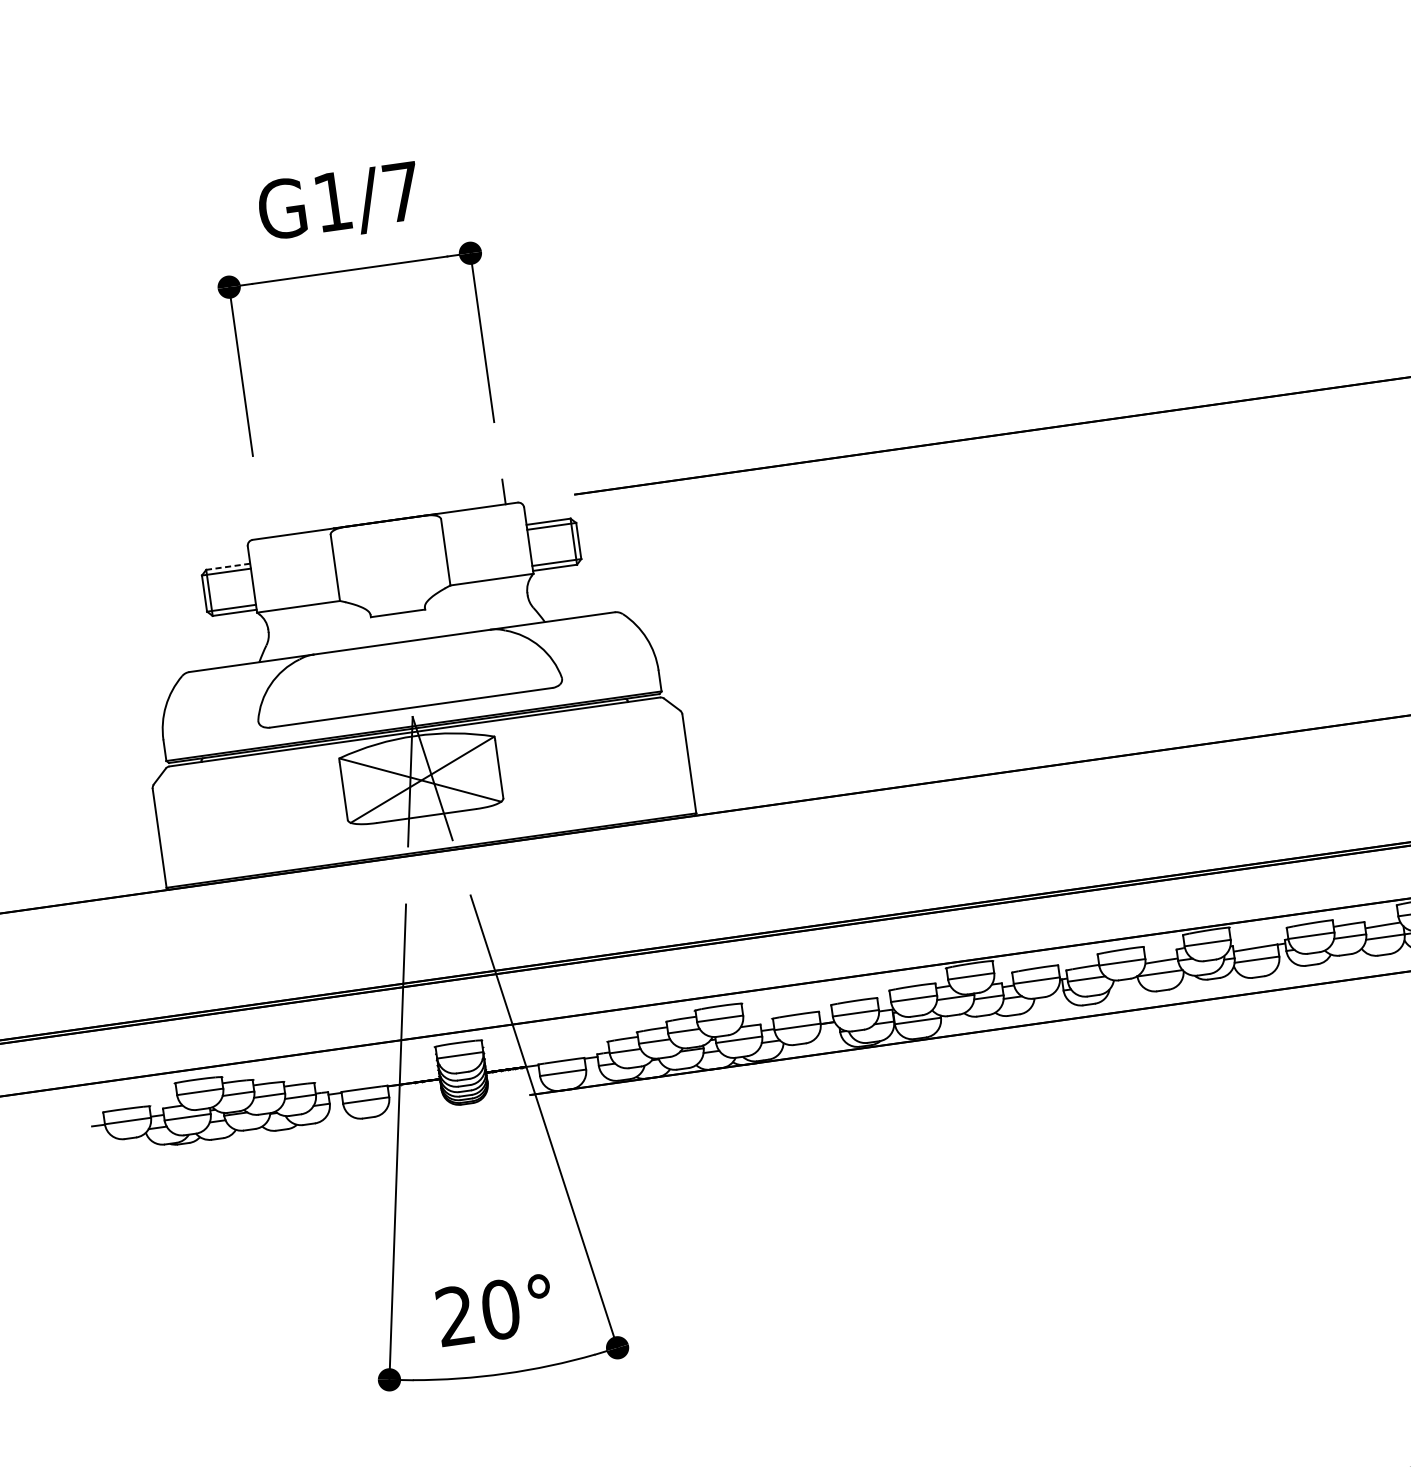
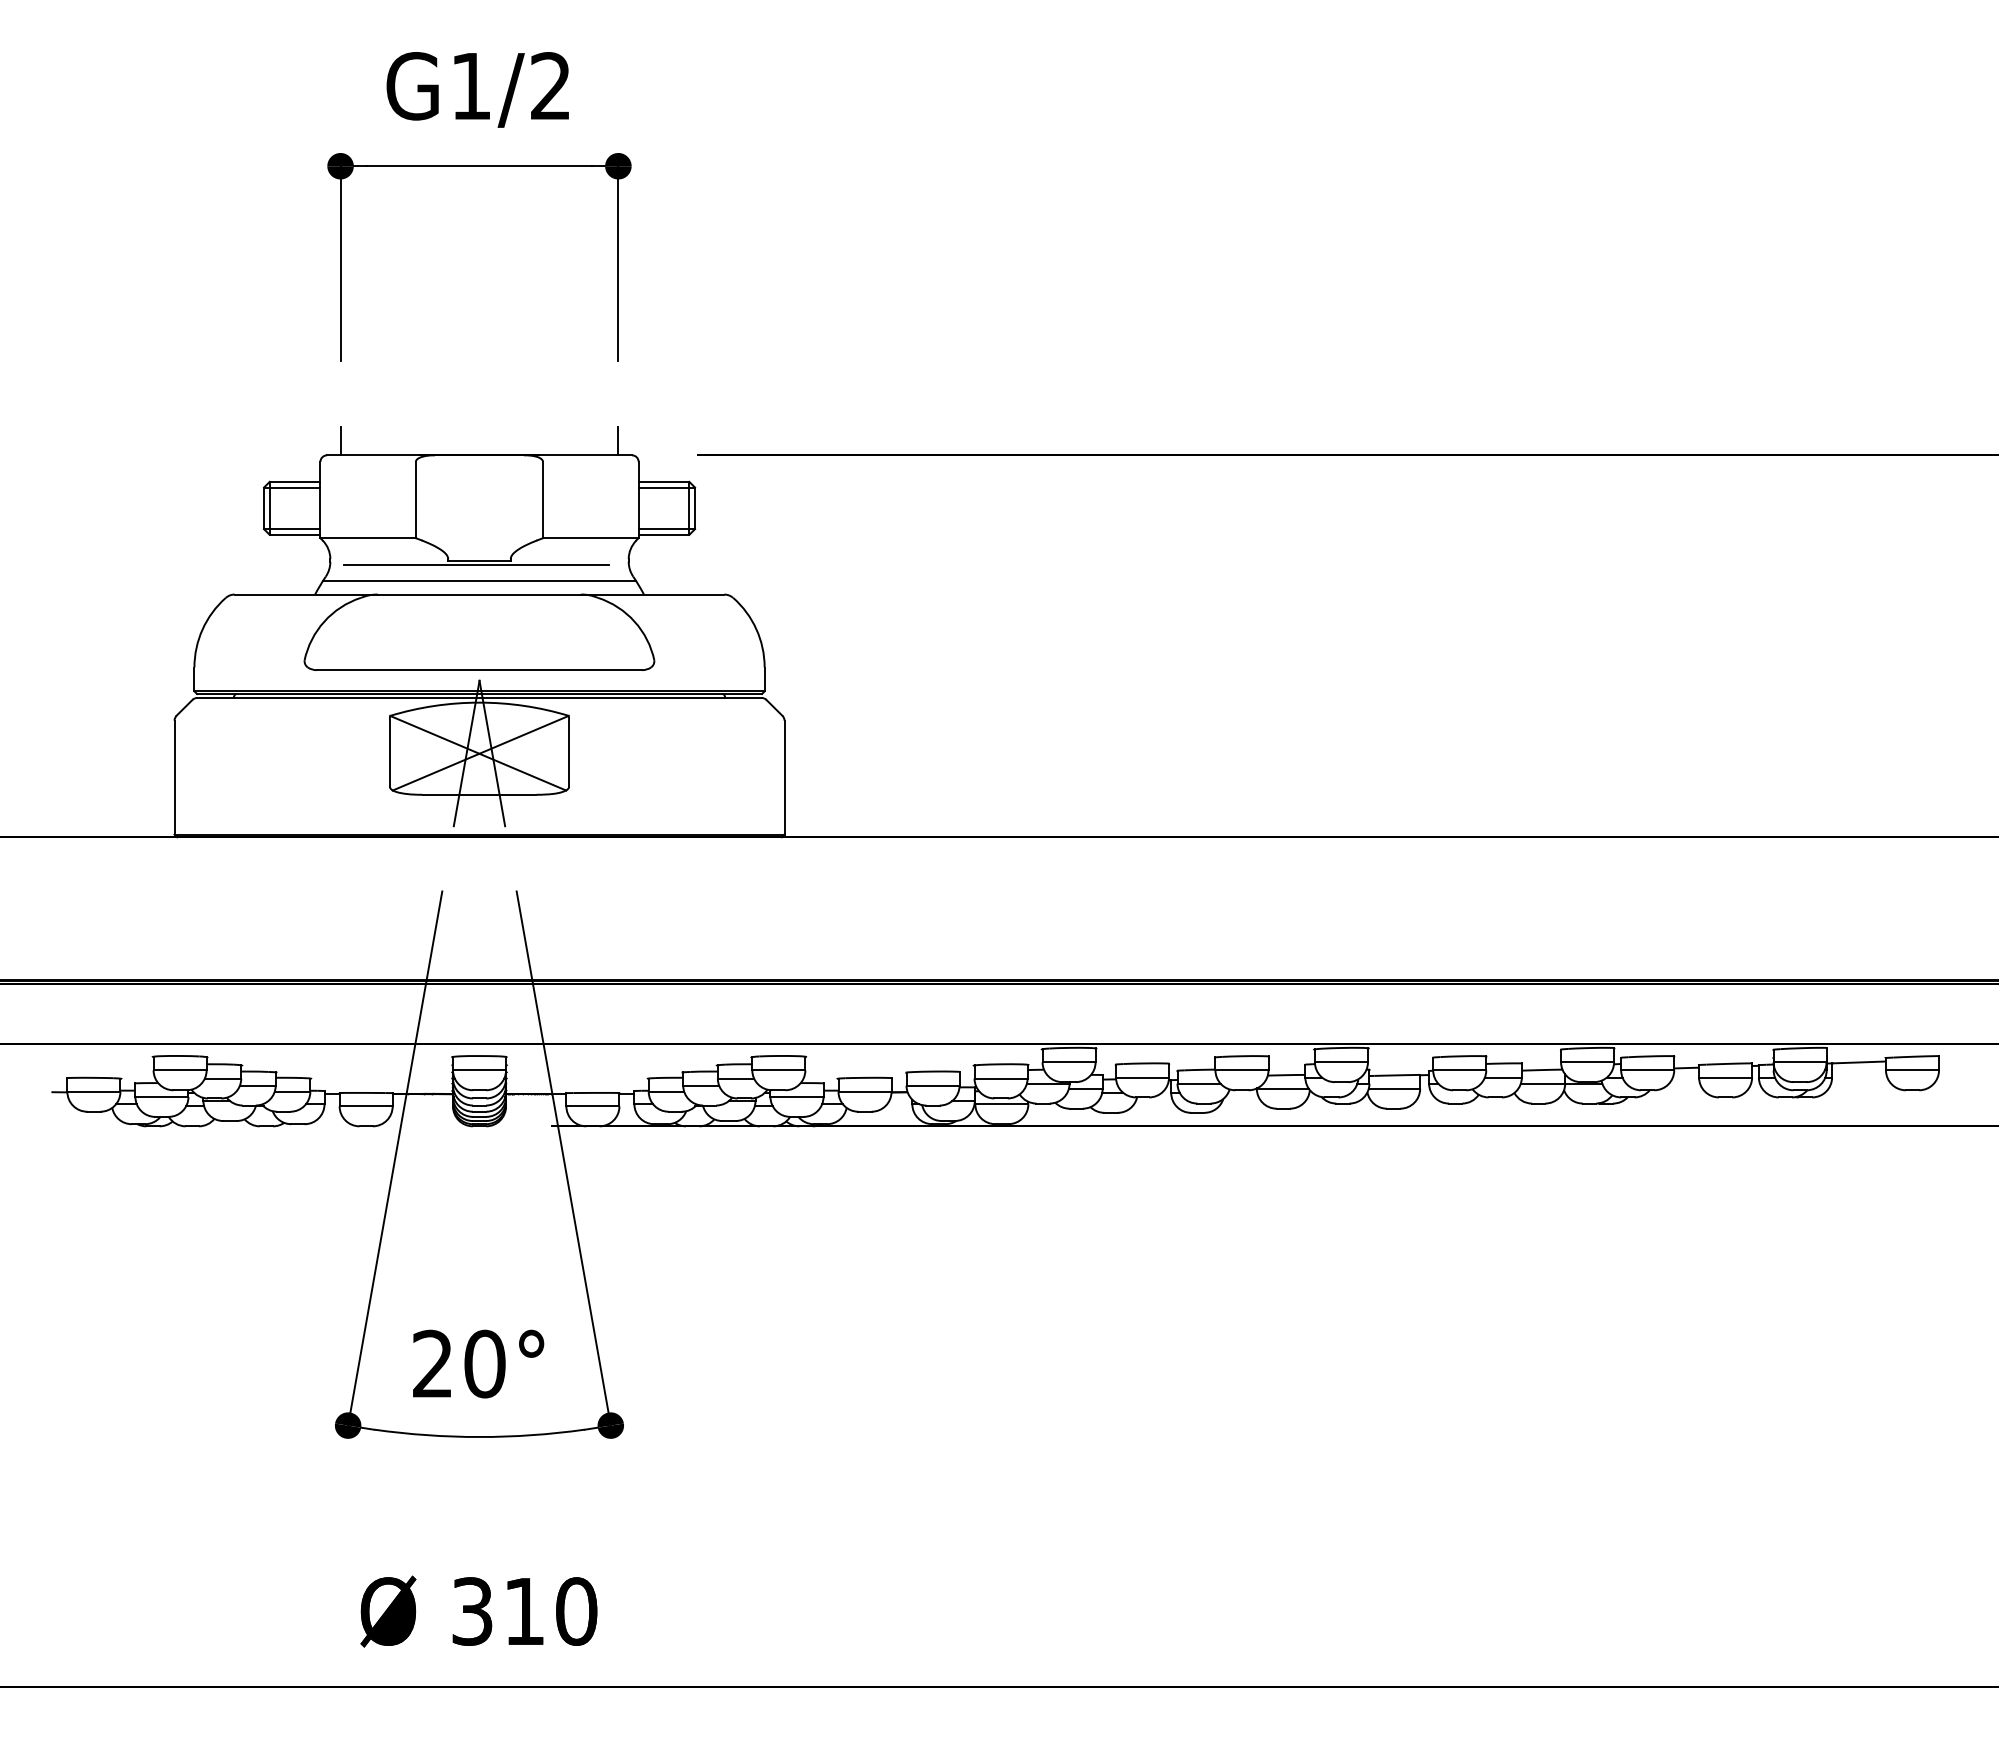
text: (401, 191) -> (550, 85), G1/7 -> G1/2
line: (262, 525) -> (340, 440), added
line: (227, 566) -> (294, 481), dashed -> solid
line: (394, 616) -> (475, 564), added
line: (400, 629) -> (479, 580), added

